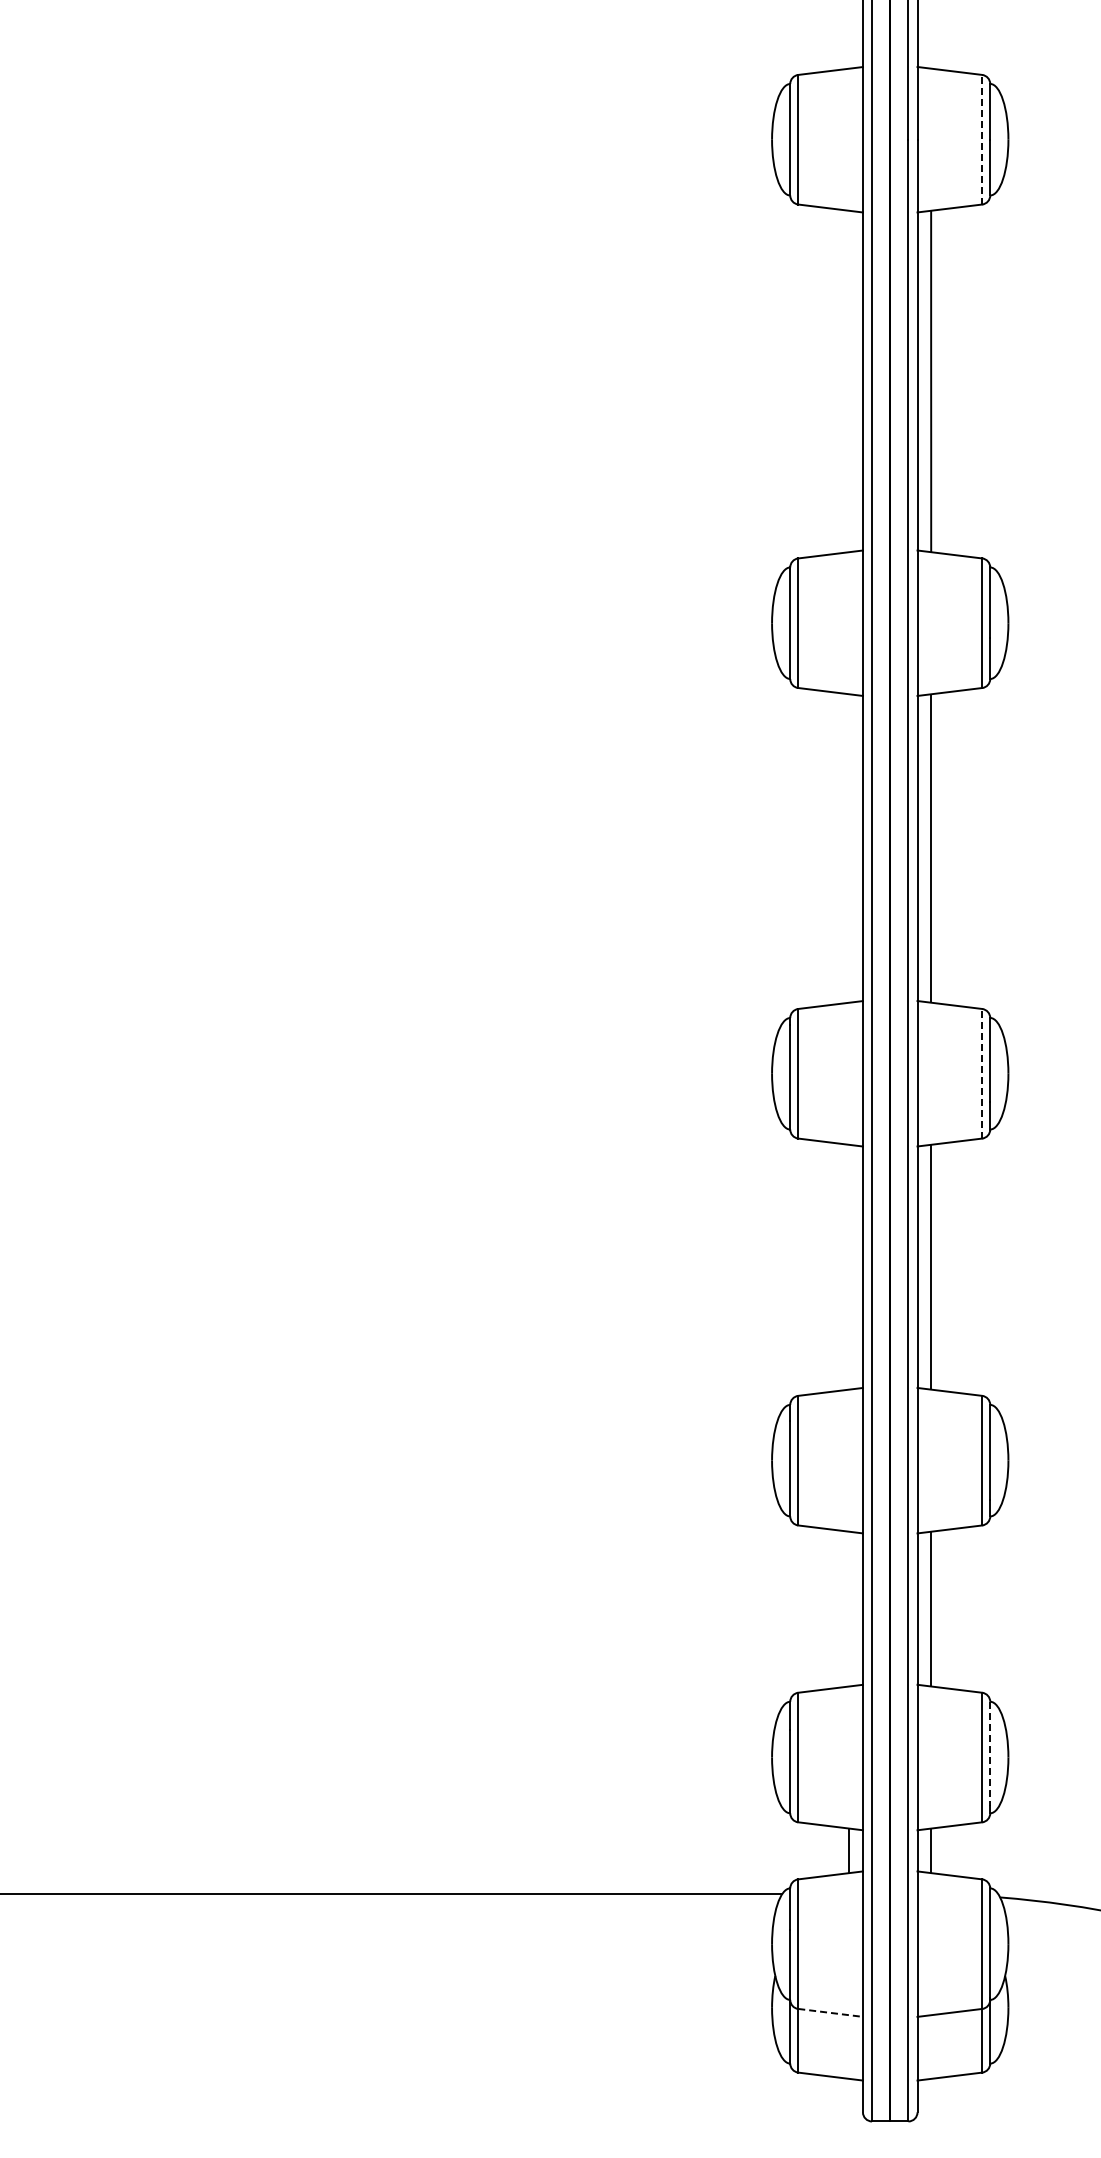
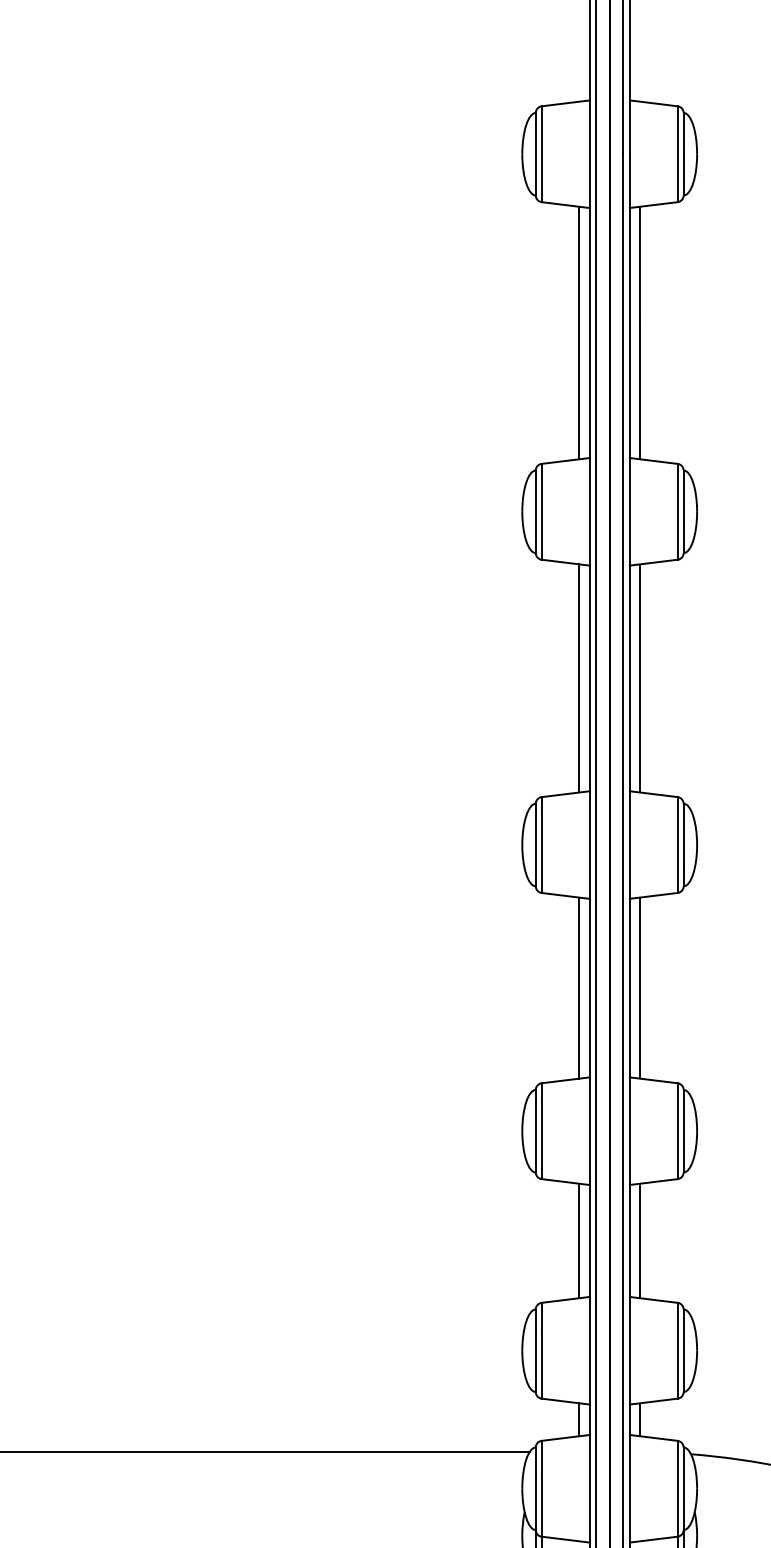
line: (982, 139) -> (677, 154), dashed -> solid
line: (849, 381) -> (579, 333), added
line: (849, 848) -> (579, 678), added
line: (982, 1073) -> (677, 844), dashed -> solid
line: (849, 1266) -> (579, 987), added
line: (849, 1608) -> (579, 1240), added
line: (990, 1753) -> (683, 1347), dashed -> solid
line: (830, 2012) -> (565, 1539), dashed -> solid

